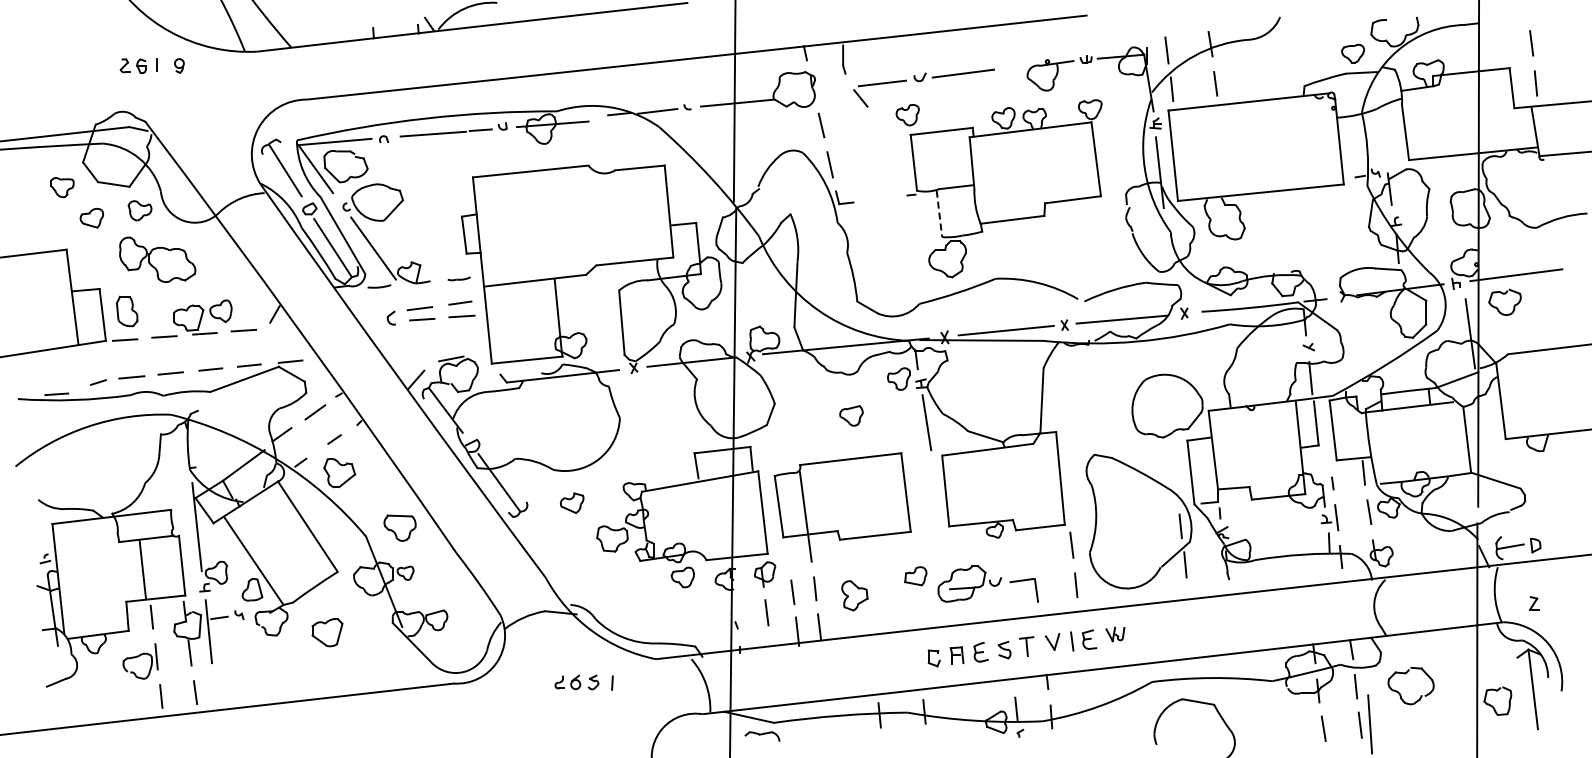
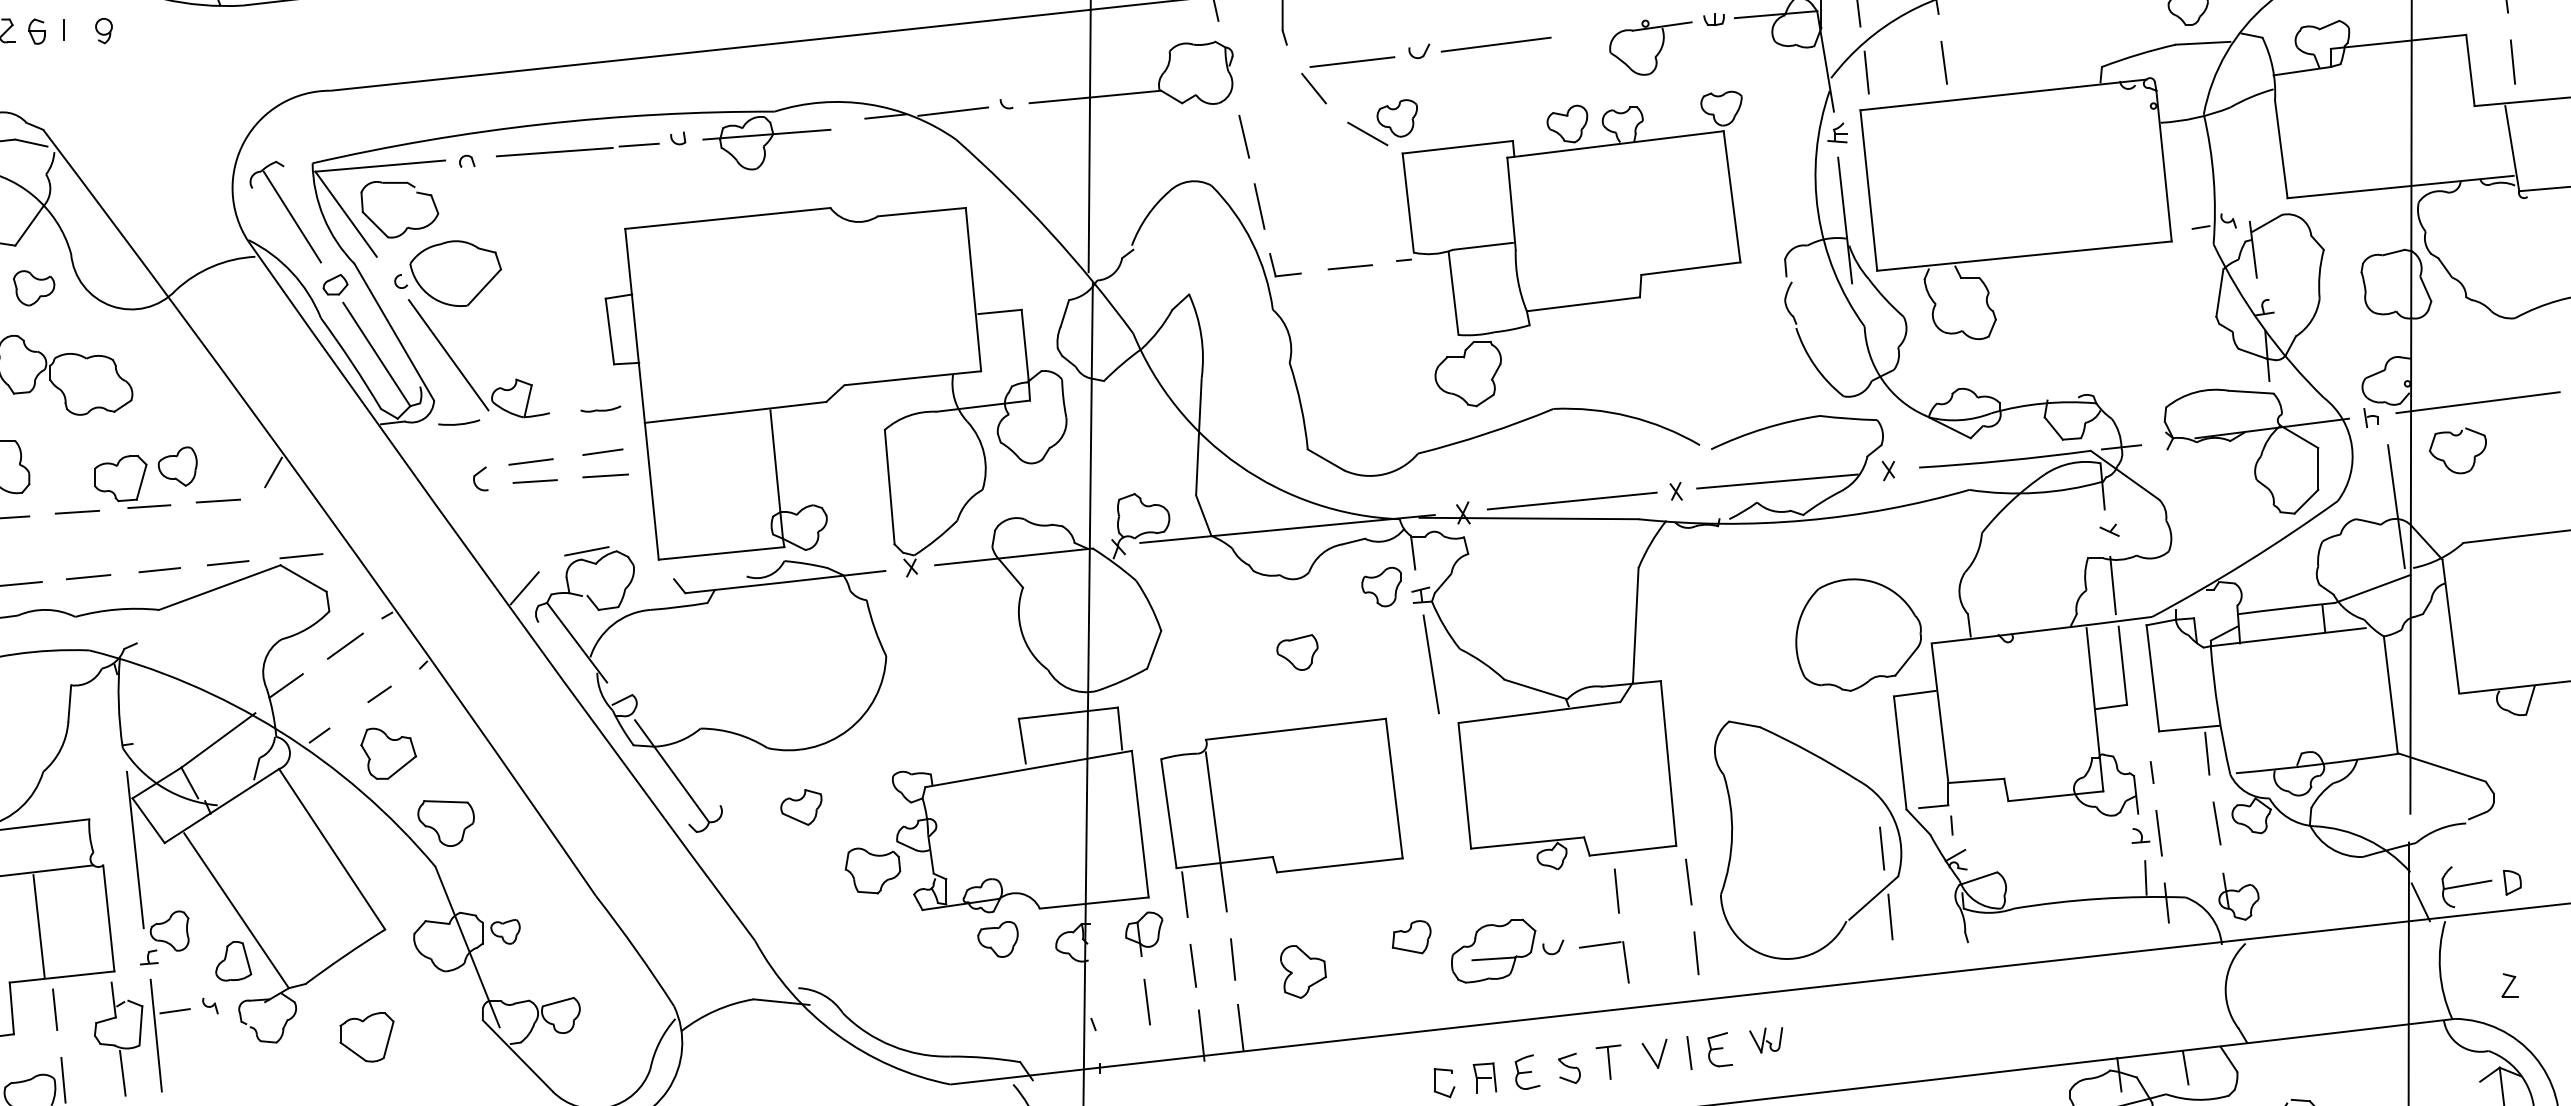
line: (891, 123) -> (1368, 133), added
line: (881, 198) -> (1350, 266), added
line: (939, 214) -> (1453, 294), dashed -> solid
part: (399, 527) -> (445, 822), moved
line: (1031, 550) -> (1617, 891), added
line: (787, 551) -> (1183, 893), added

